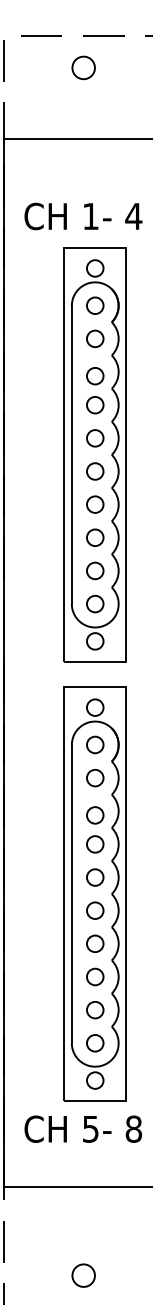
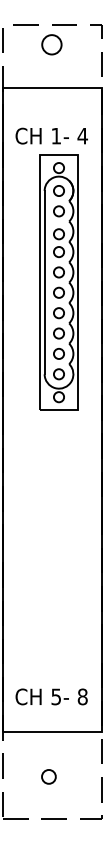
circle: (82, 67) -> (51, 44), size x1.4
part: (94, 894) -> (58, 552), removed
circle: (82, 1275) -> (48, 776), moved

